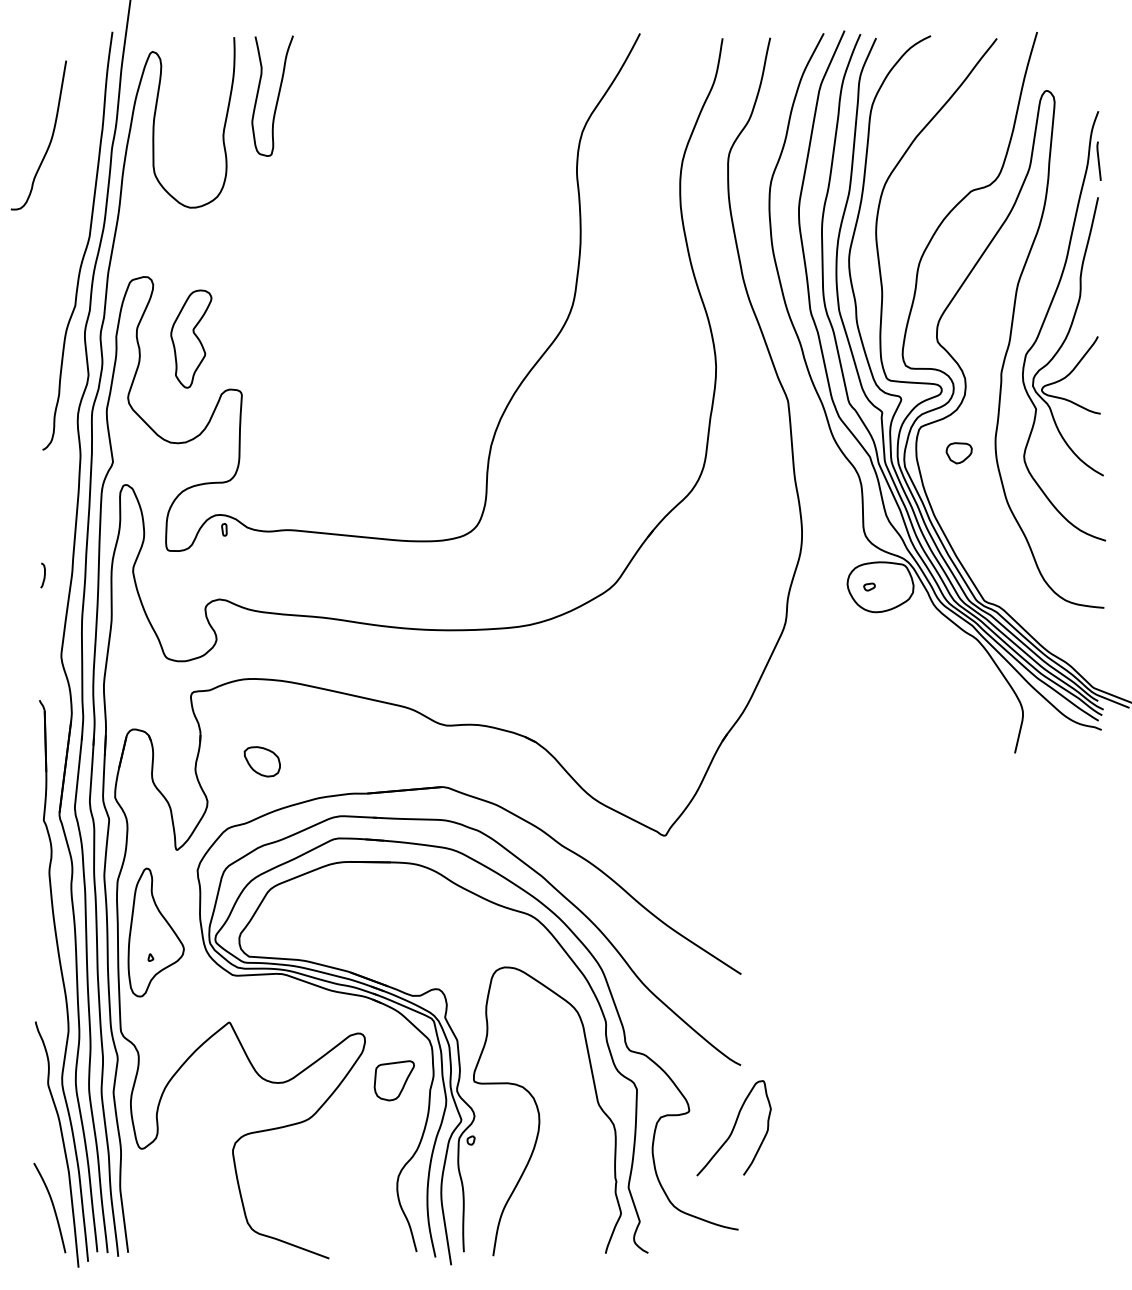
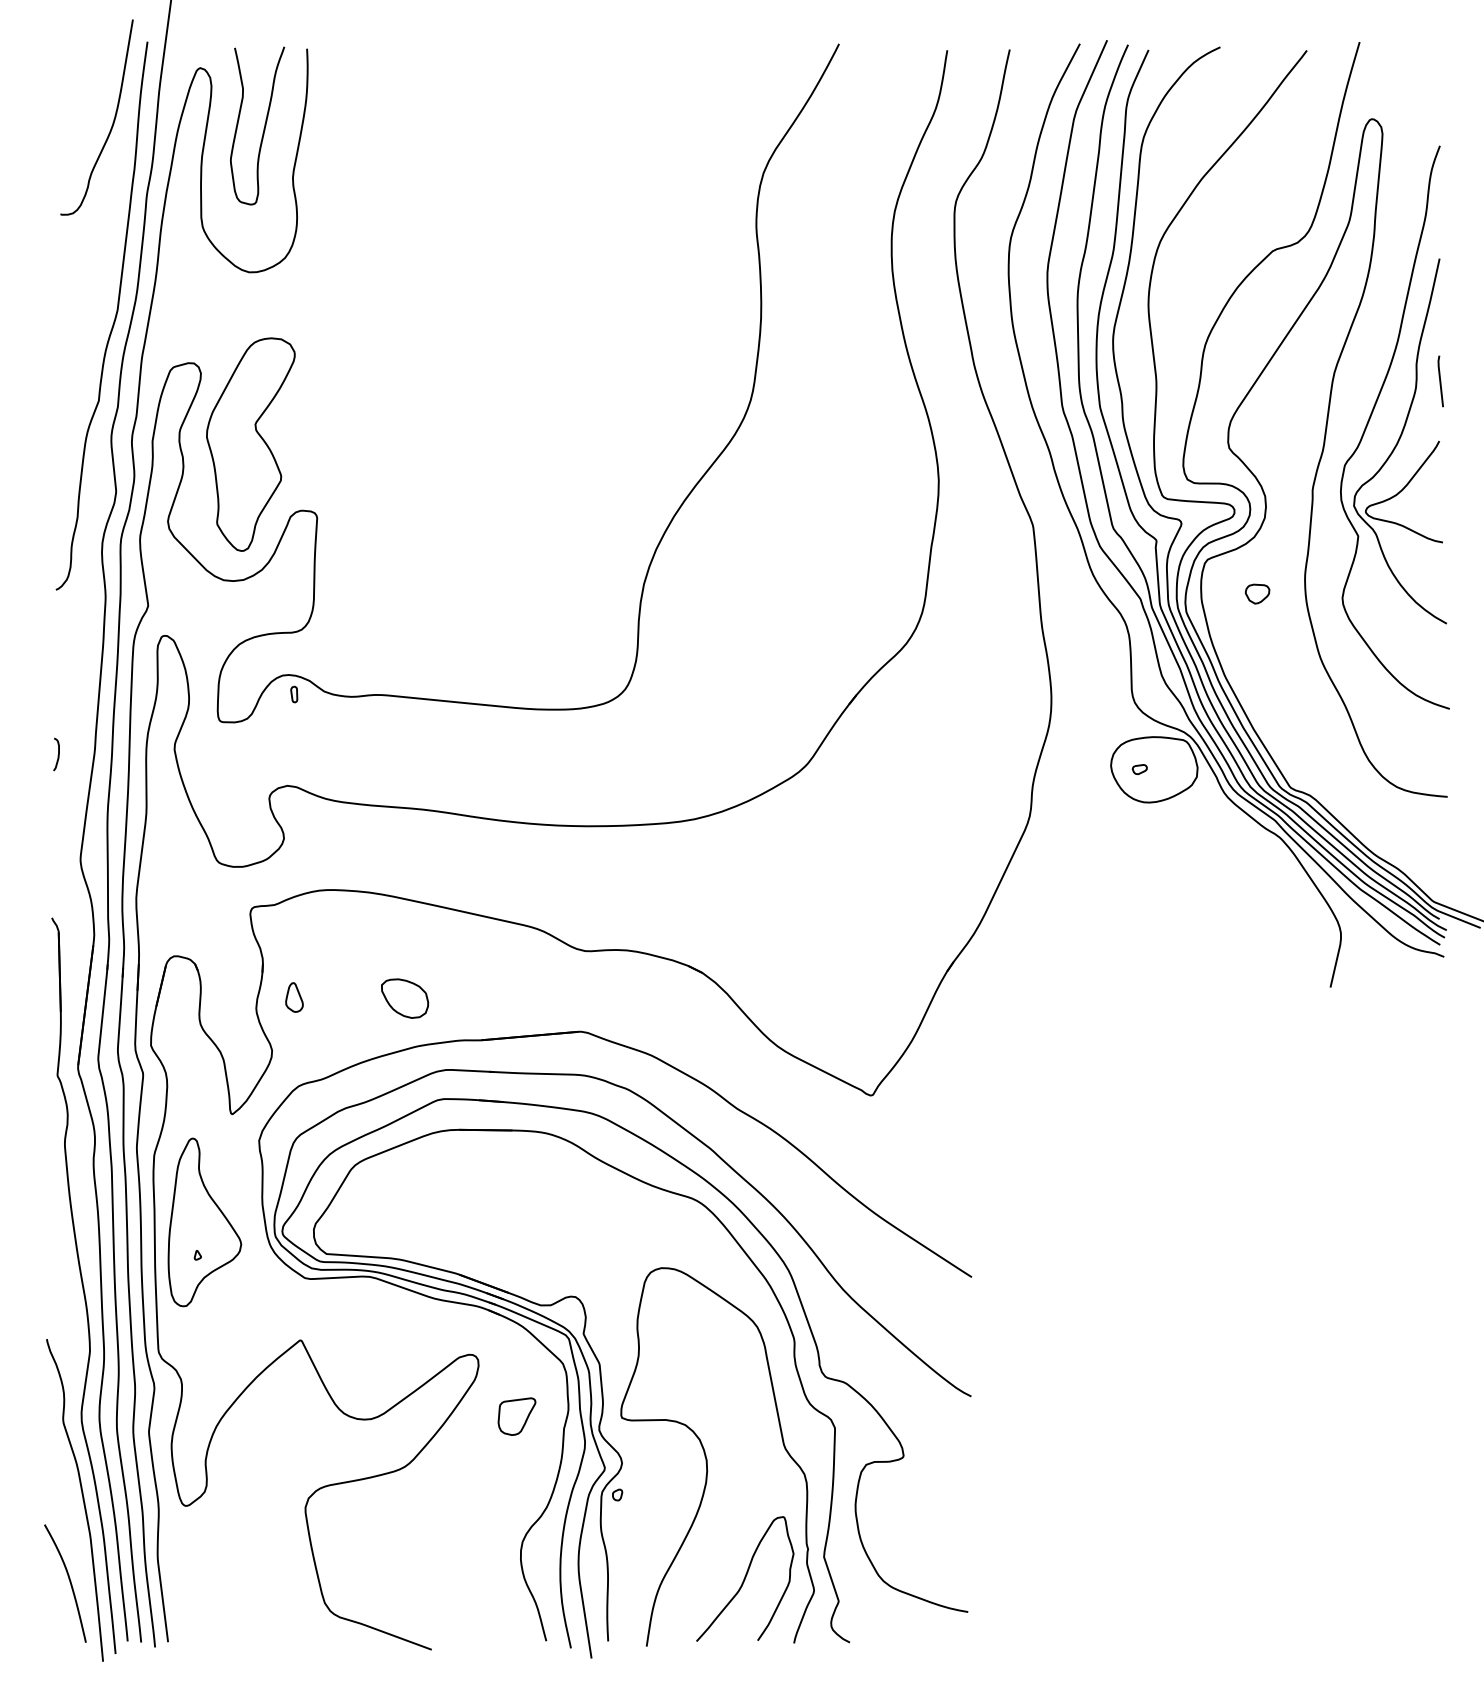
curve: (277, 98) -> (263, 128), moved
curve: (50, 139) -> (112, 122), moved
line: (1098, 161) -> (1440, 381), moved
part: (191, 339) -> (250, 444), size x1.67
part: (959, 452) -> (1257, 593), size x0.71
part: (224, 760) -> (294, 997), added
part: (262, 761) -> (405, 998), moved
part: (393, 1080) -> (516, 1416), size x0.71
curve: (734, 1127) -> (745, 1578), moved

